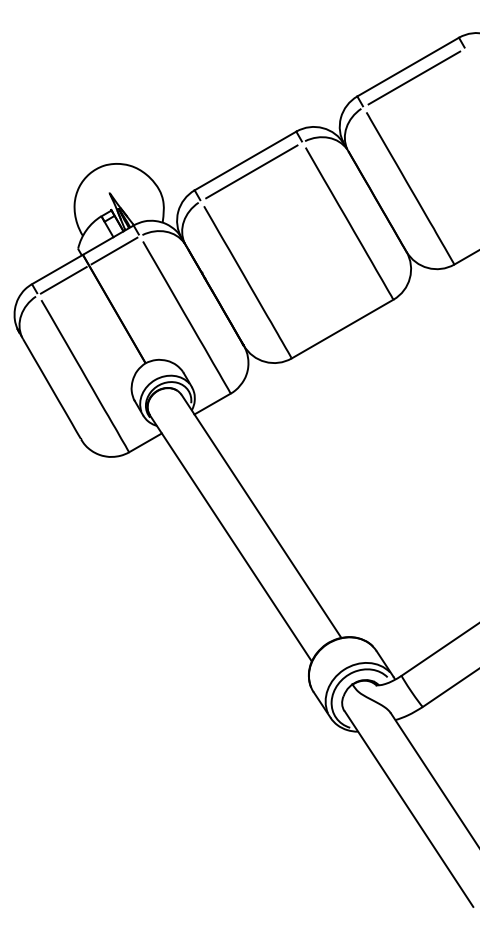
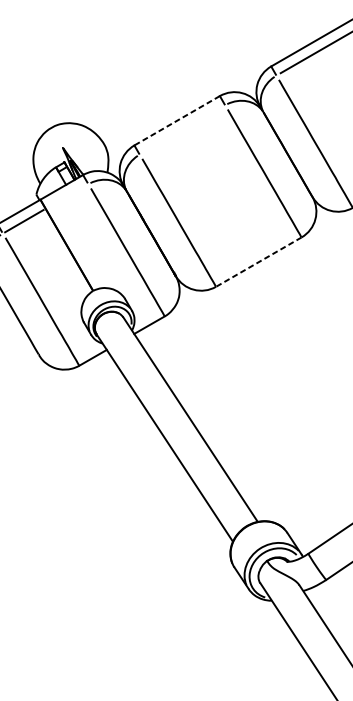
line: (245, 160) -> (177, 120), solid -> dashed
line: (251, 171) -> (182, 129), removed
line: (114, 250) -> (66, 196), removed
line: (342, 329) -> (258, 262), solid -> dashed

